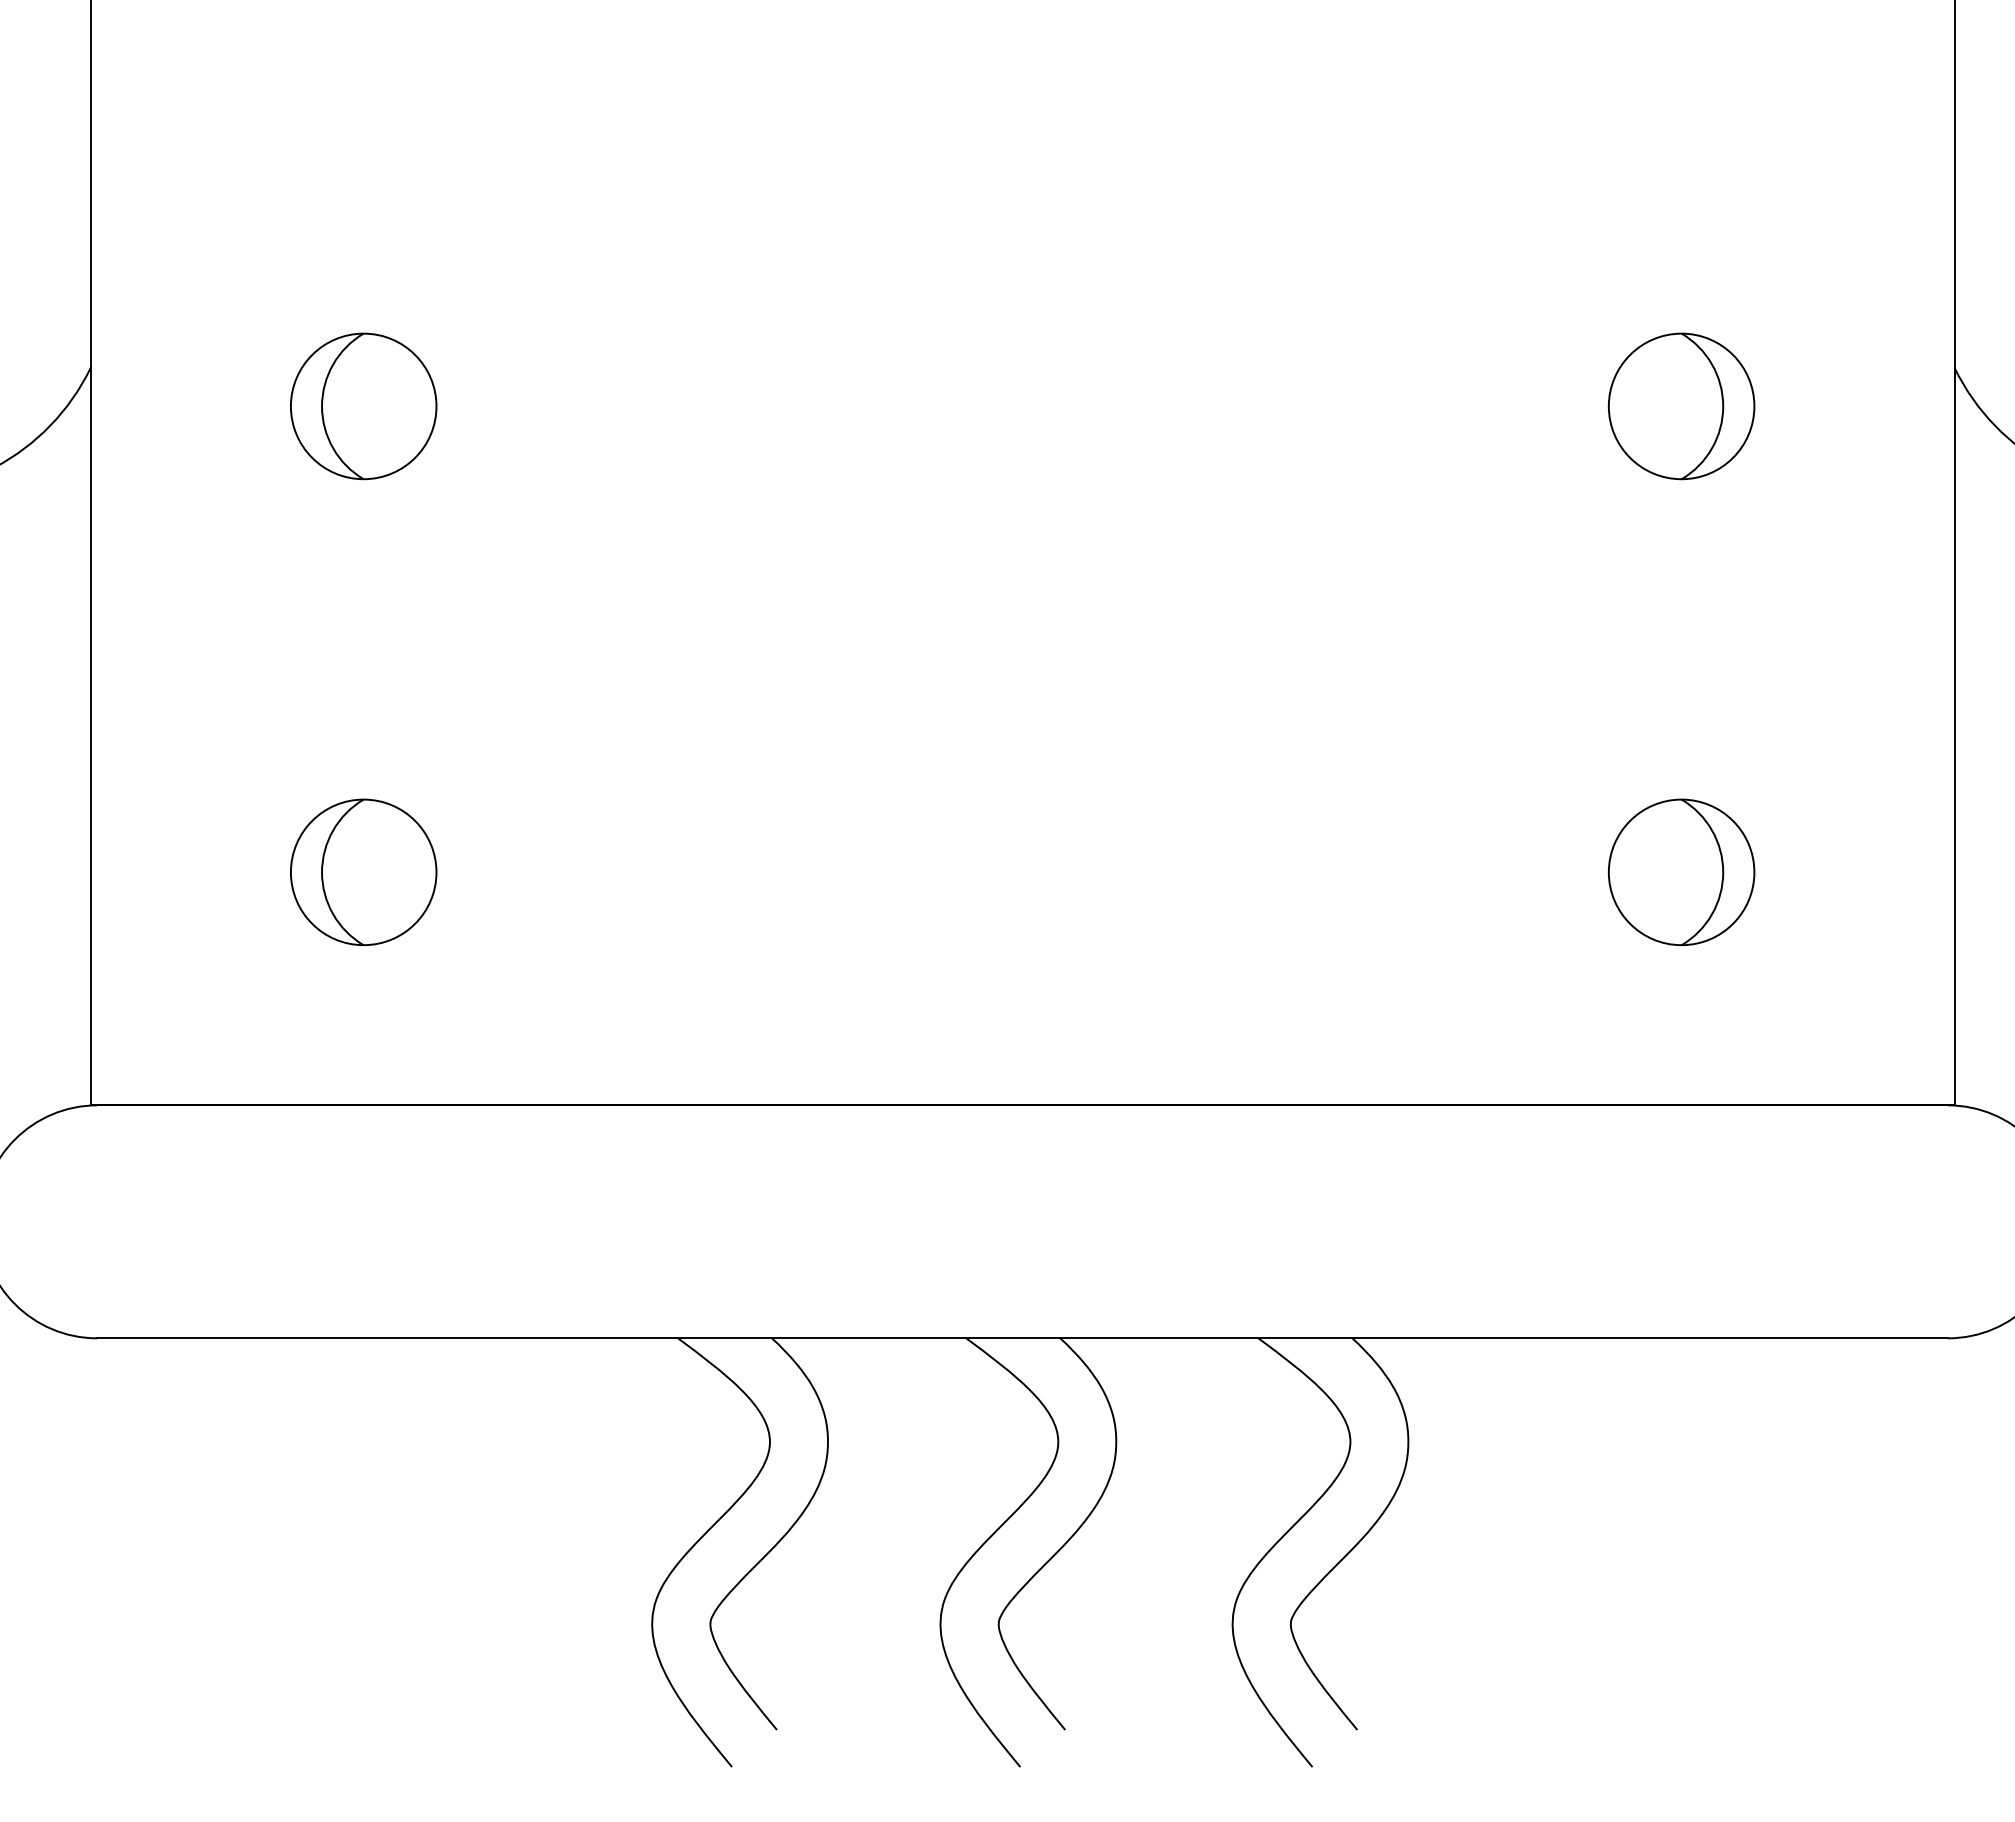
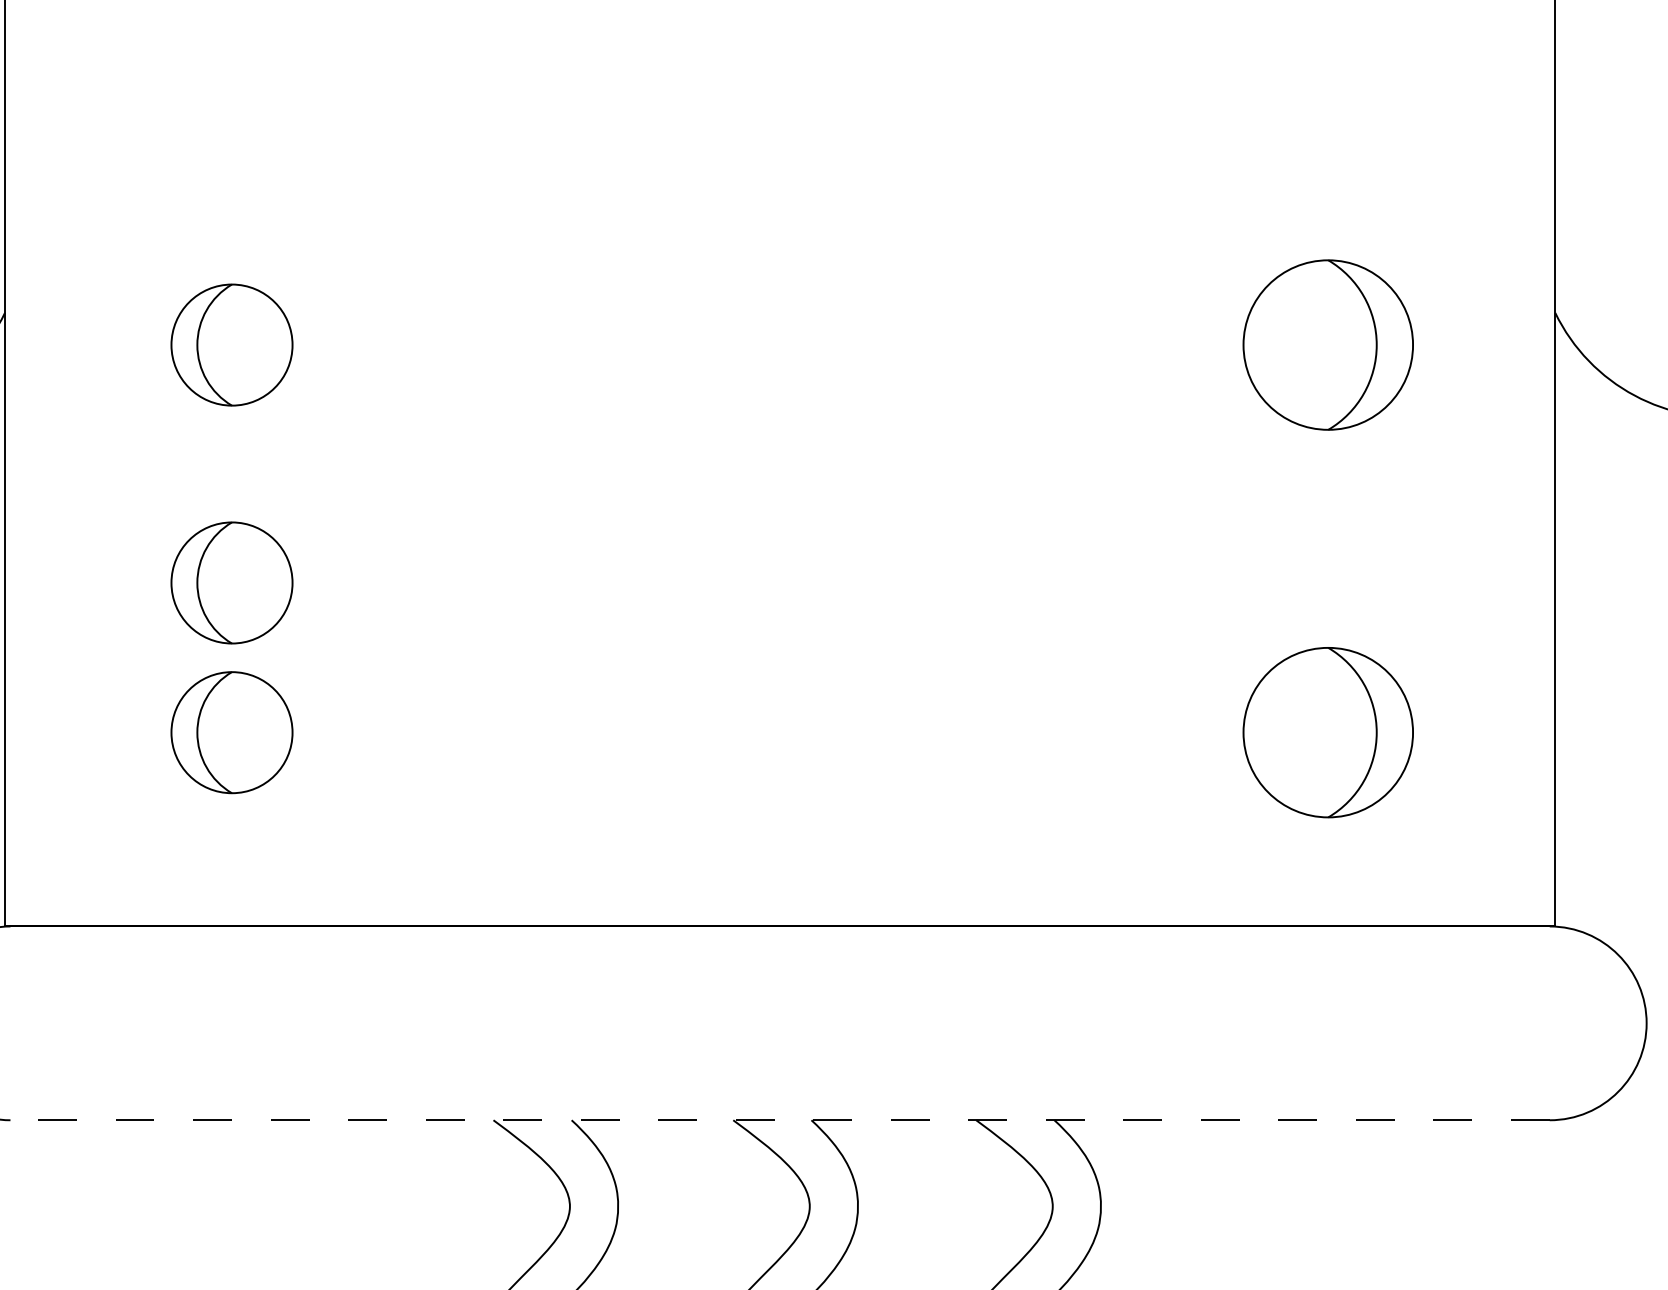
part: (1681, 406) -> (1328, 345), size x1.4
part: (363, 692) -> (231, 583), added
part: (1681, 872) -> (1328, 732), size x1.4
line: (1022, 1338) -> (780, 1120), solid -> dashed

